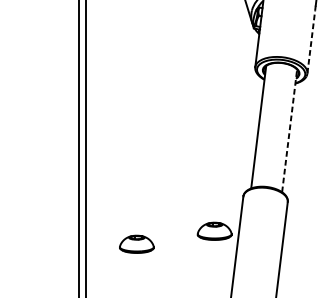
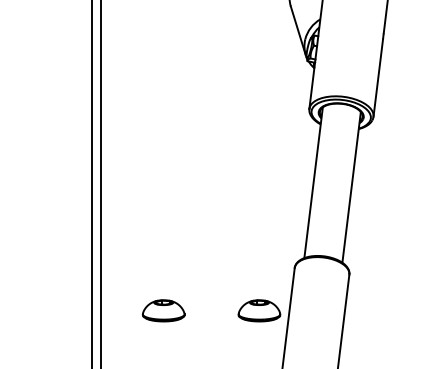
line: (311, 42) -> (378, 78), dashed -> solid
line: (289, 131) -> (351, 187), dashed -> solid
part: (136, 244) -> (163, 310), moved

